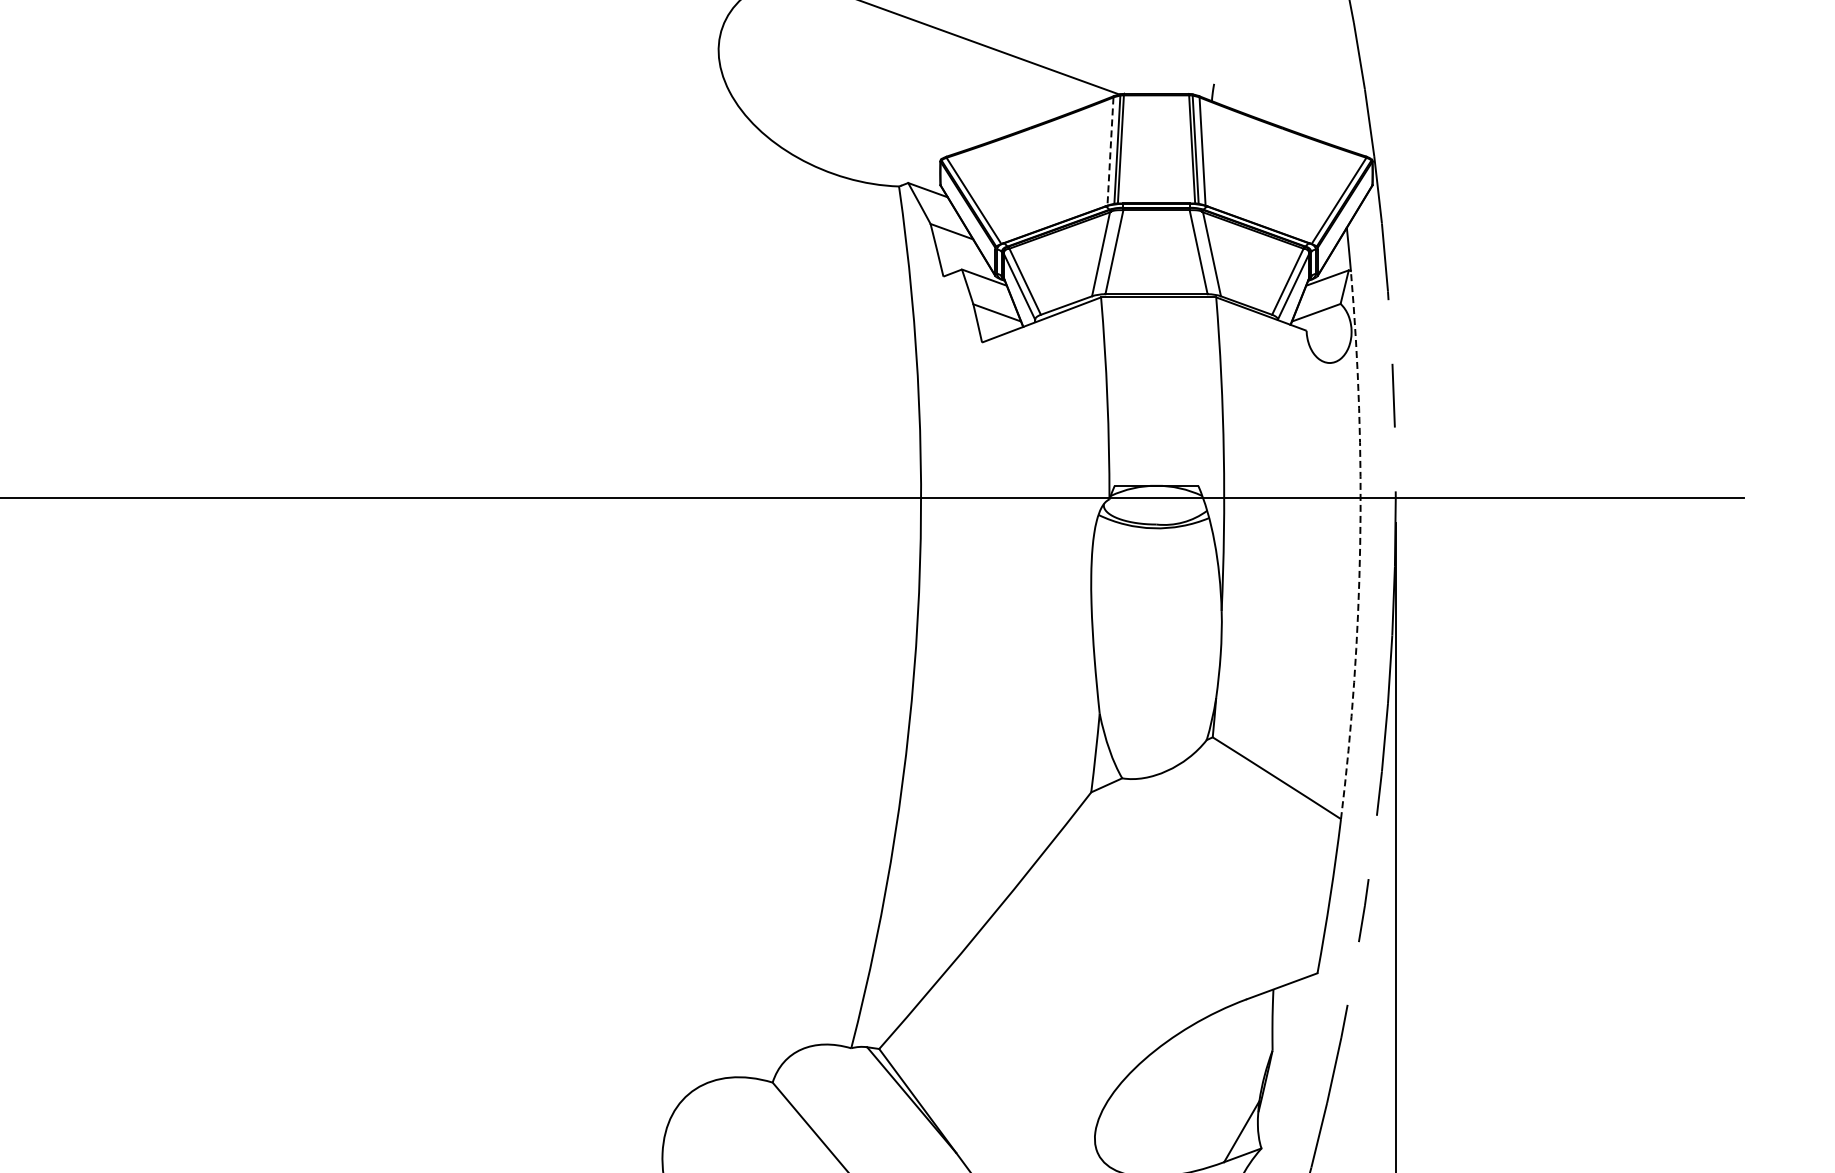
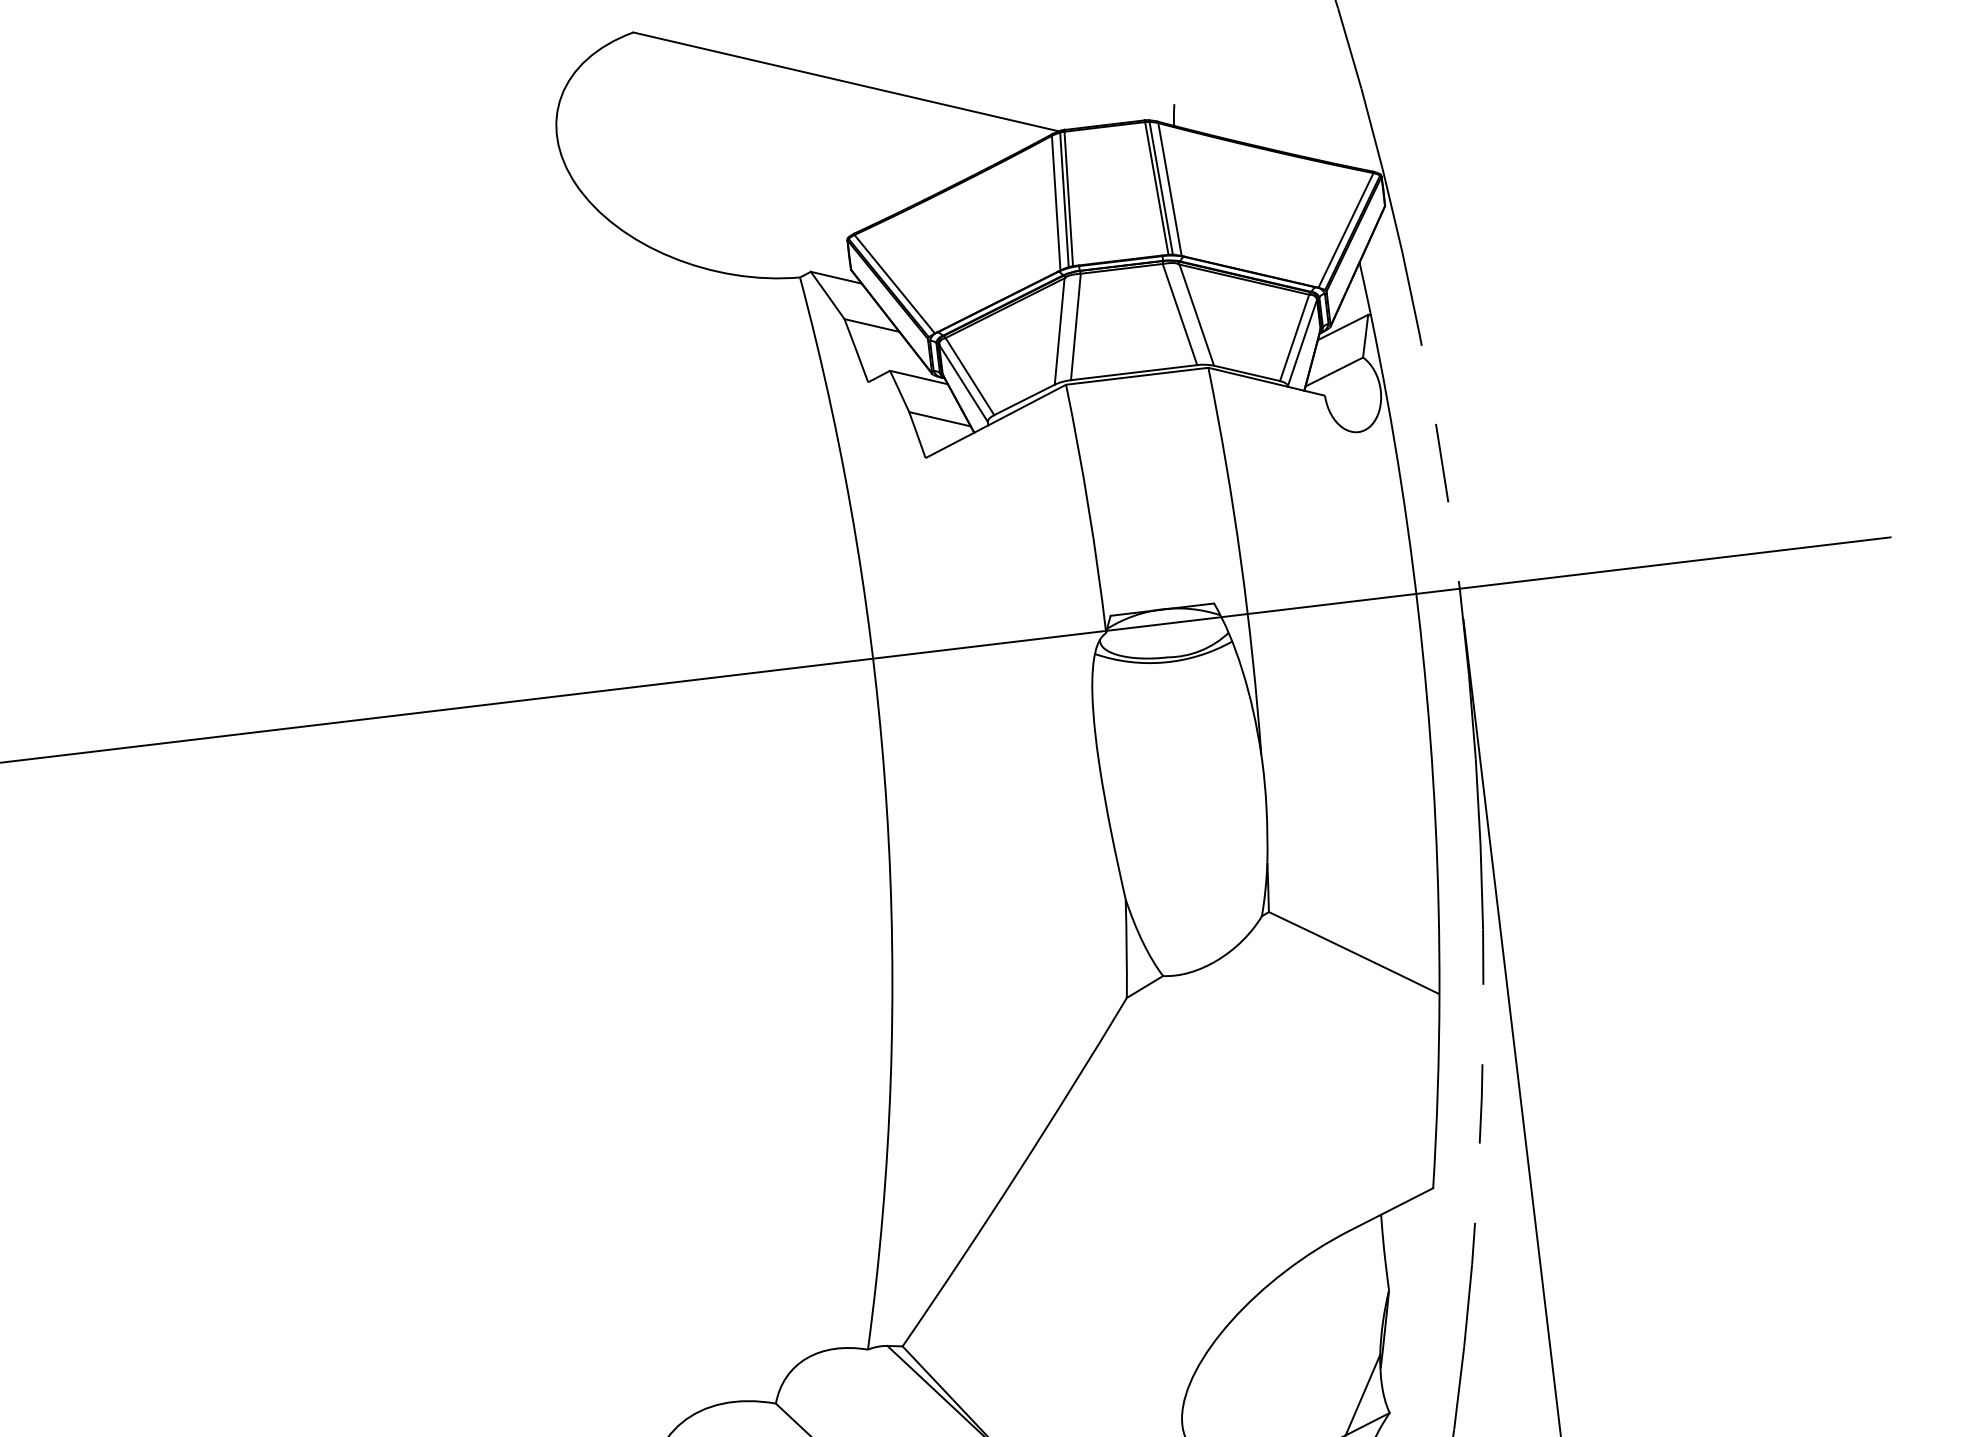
line: (1110, 152) -> (1056, 204), dashed -> solid
arc: (1360, 545) -> (1423, 653), dashed -> solid

